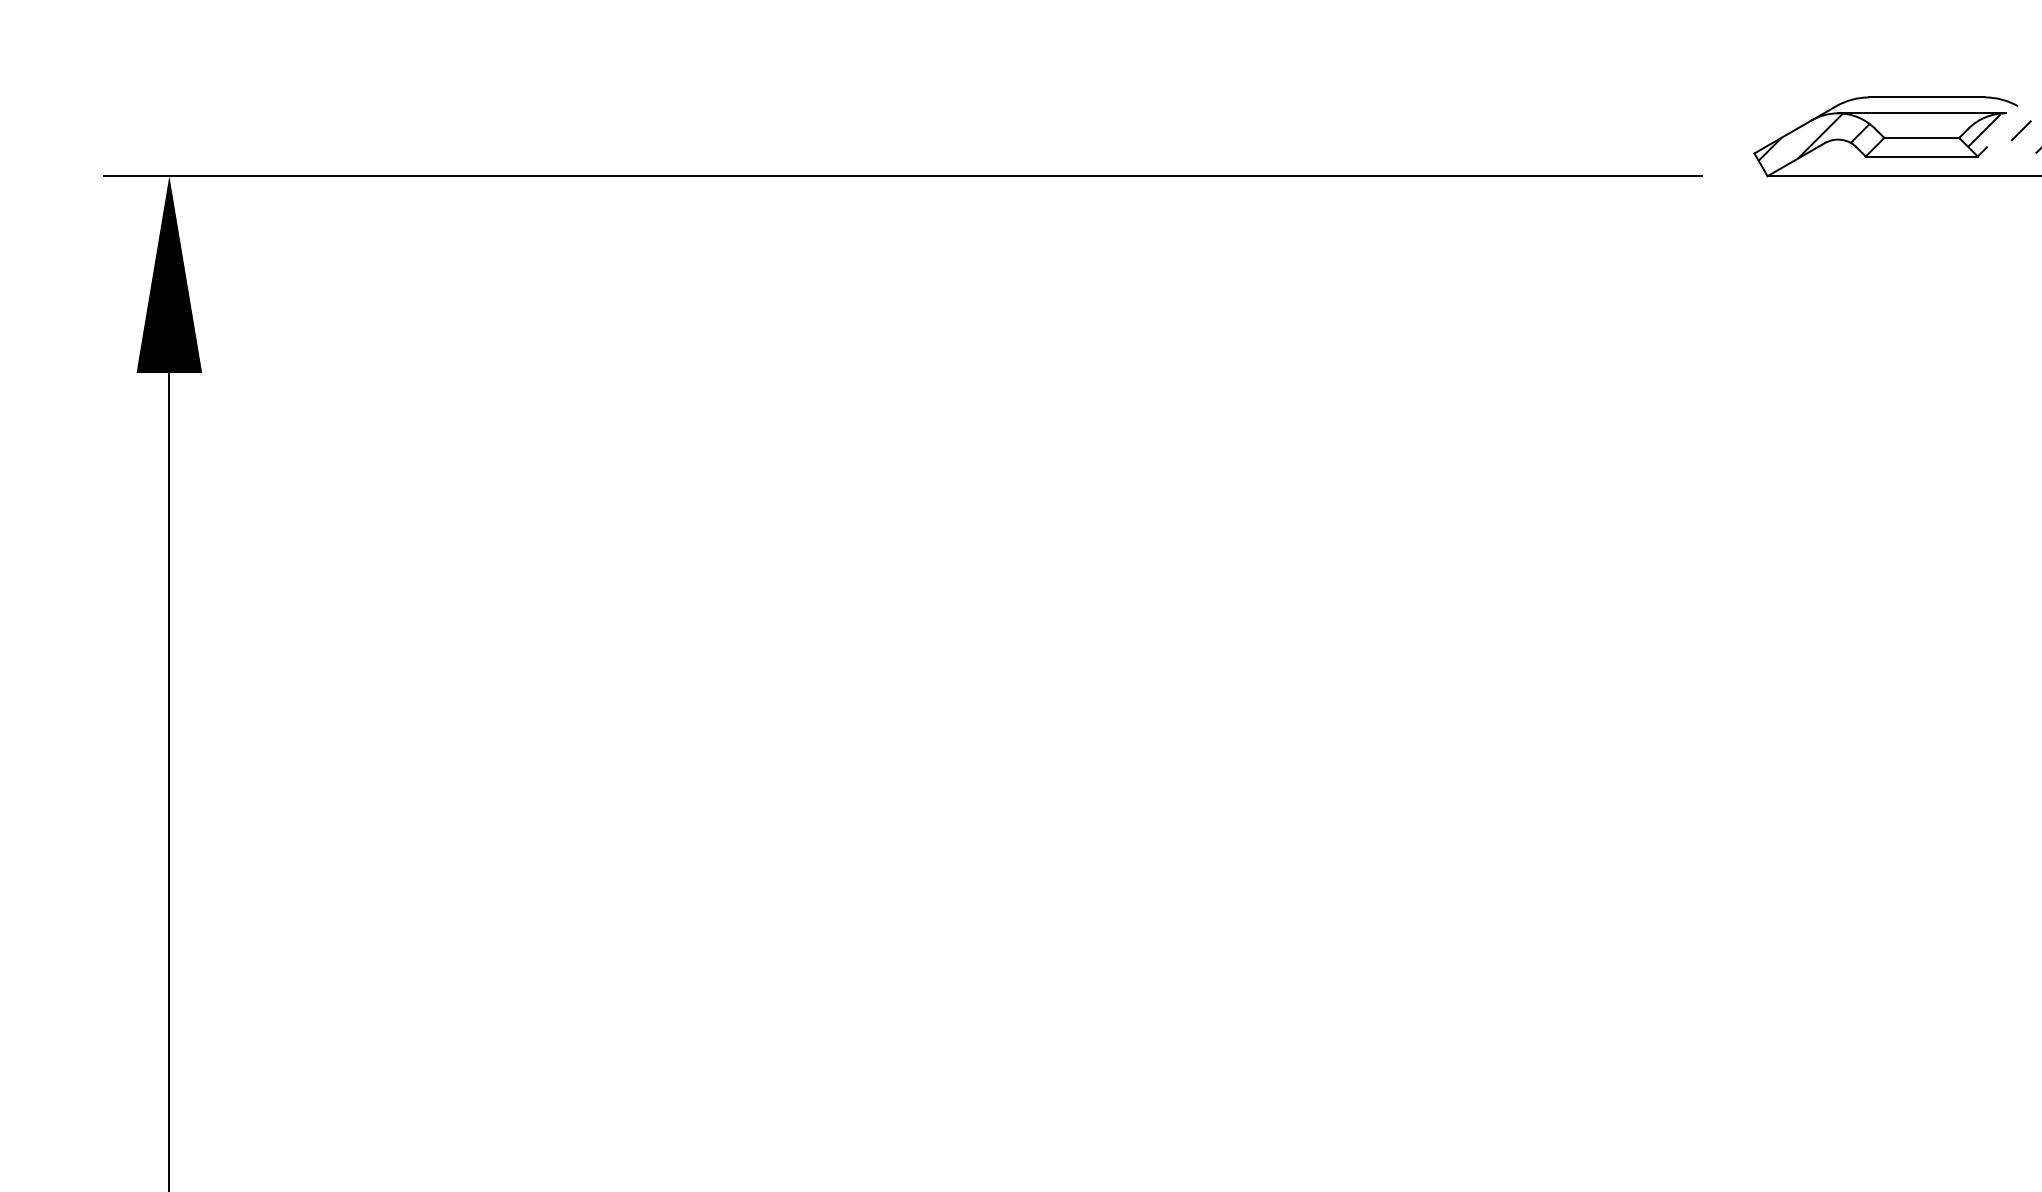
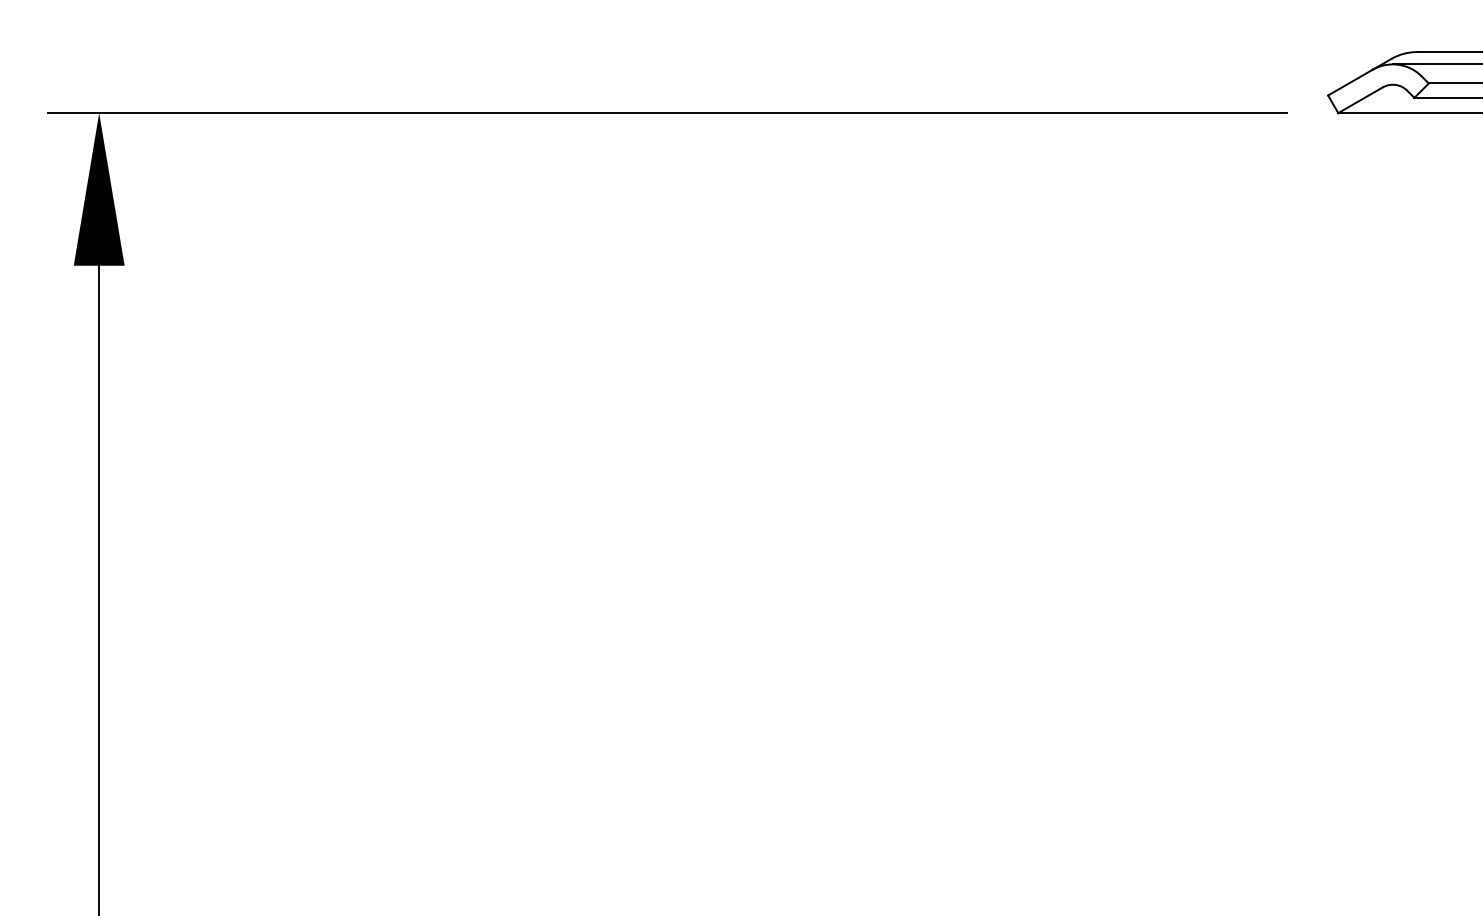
hatch: (1813, 136) -> (1373, 82), removed

